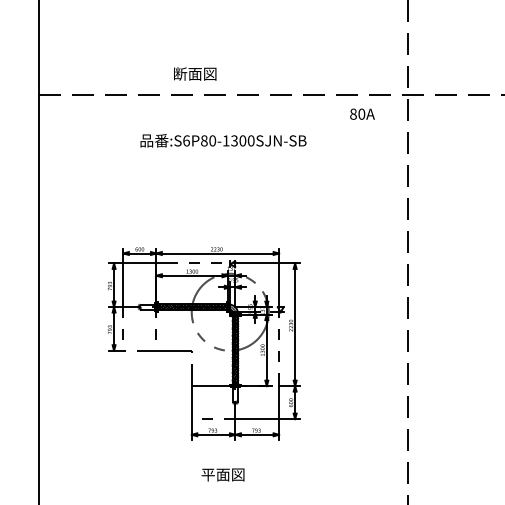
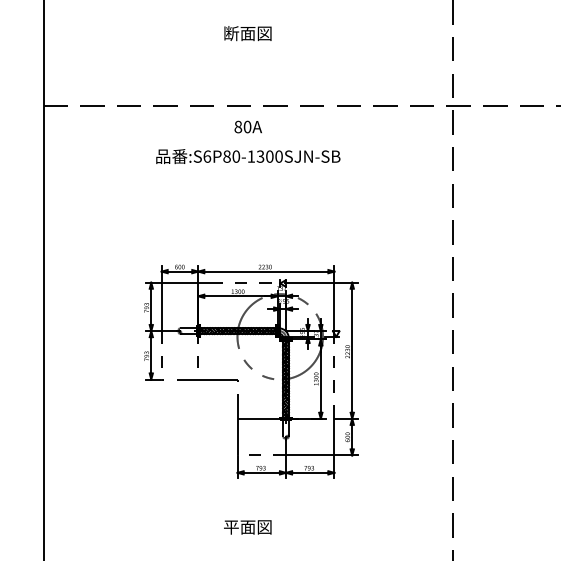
text: (195, 73) -> (248, 32), moved
text: (362, 113) -> (248, 126), moved
part: (204, 343) -> (251, 371), moved

